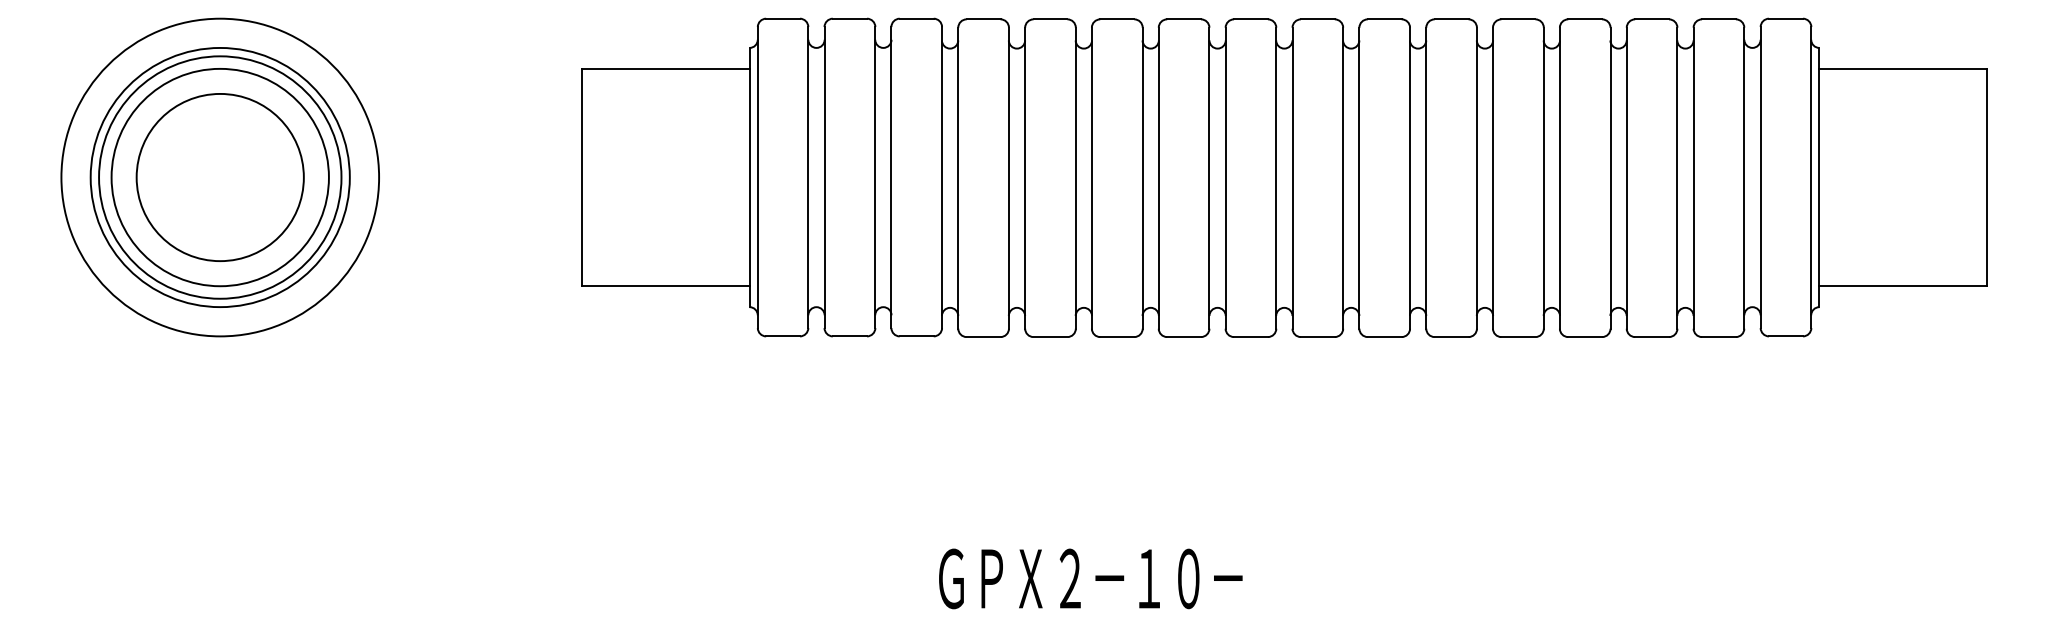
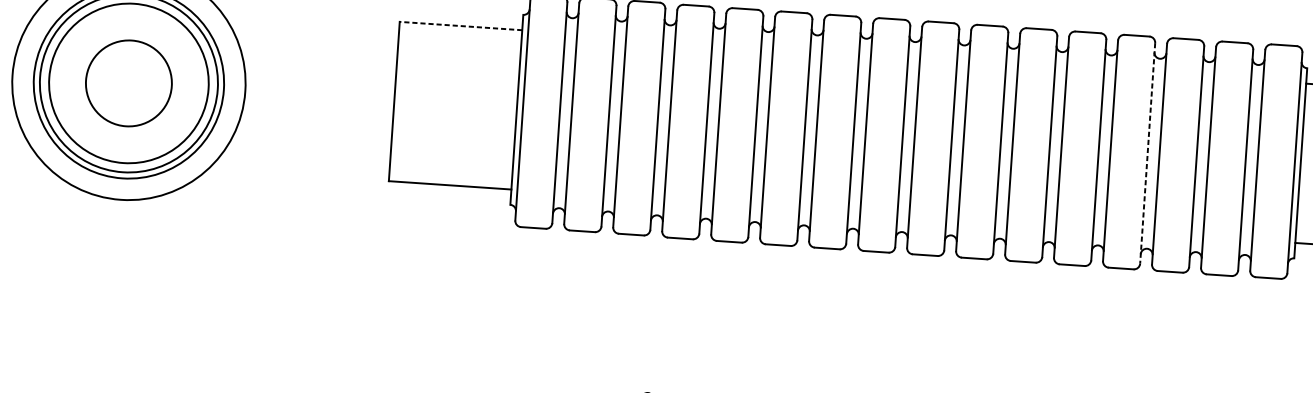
line: (666, 68) -> (461, 25), solid -> dashed
circle: (219, 177) -> (128, 83), size x0.7
line: (1610, 178) -> (1147, 153), solid -> dashed

